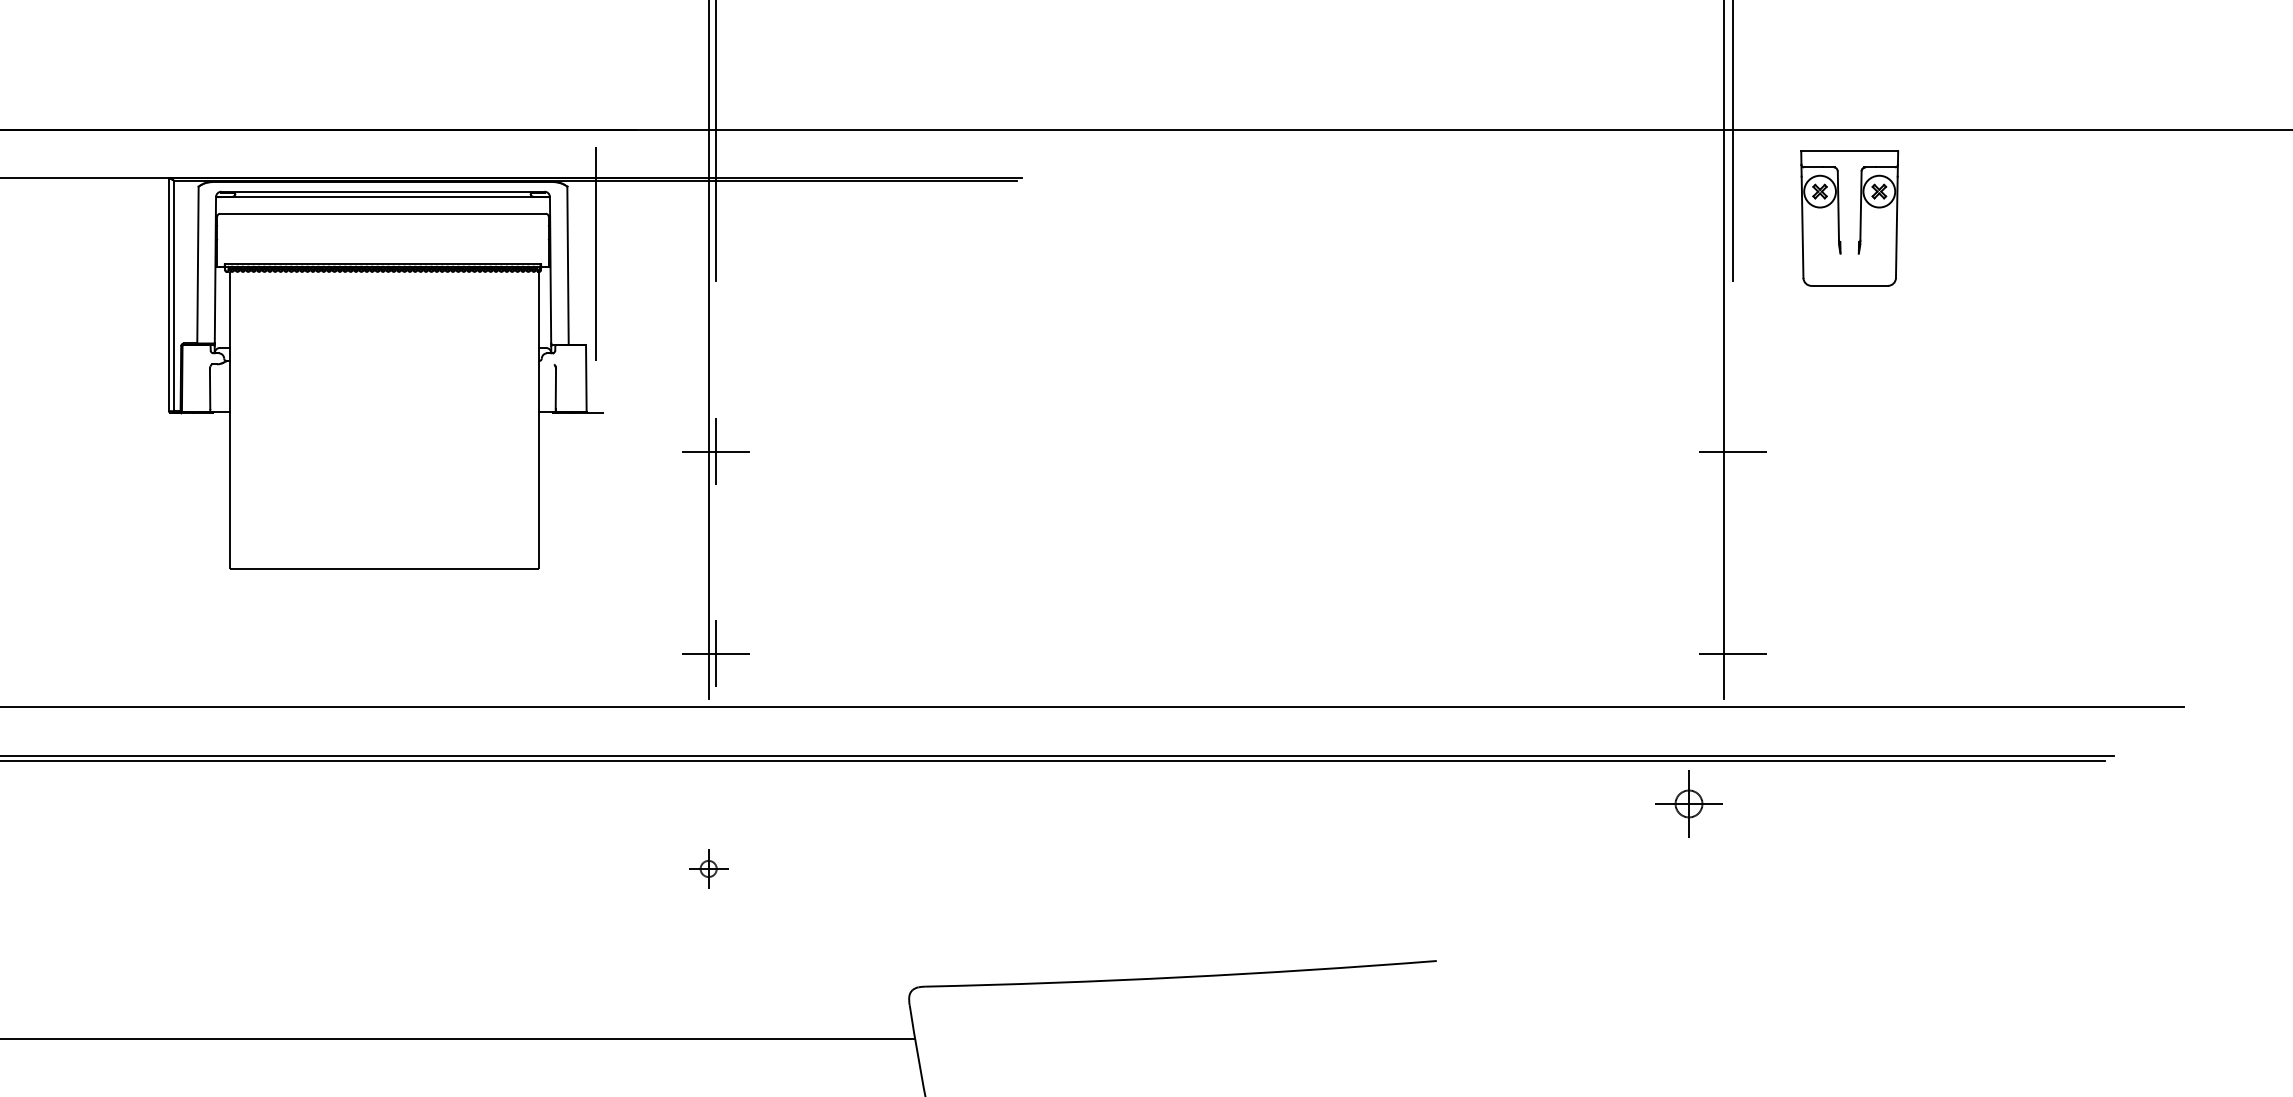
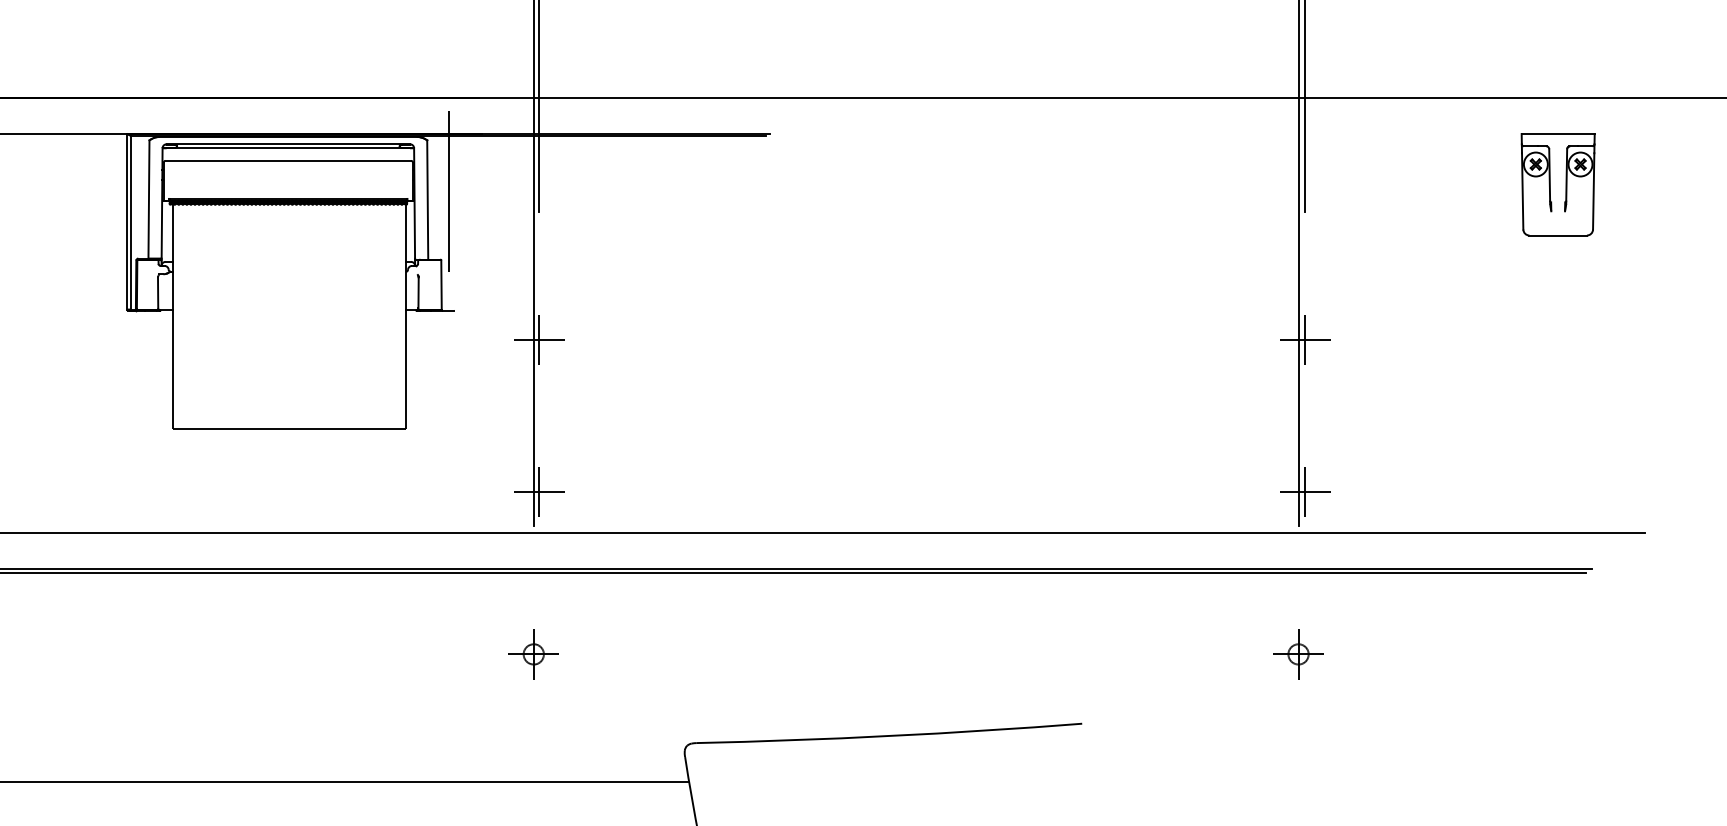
part: (1849, 218) -> (1558, 184), moved
line: (1733, 451) -> (1305, 339), added
line: (1733, 653) -> (1305, 492), added
part: (1688, 803) -> (1298, 654), moved
part: (708, 868) -> (533, 654), size x1.67

